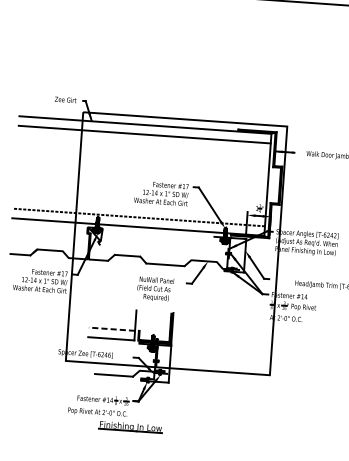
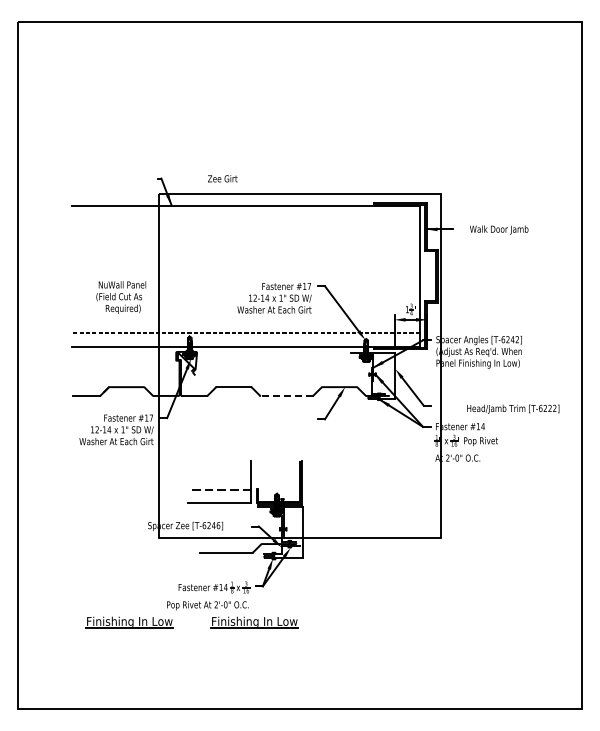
text: (65, 99) -> (222, 178), moved
line: (144, 134) -> (245, 218), removed
line: (165, 264) -> (286, 395), solid -> dashed
text: (155, 289) -> (121, 297), moved
part: (40, 420) -> (129, 622), added

